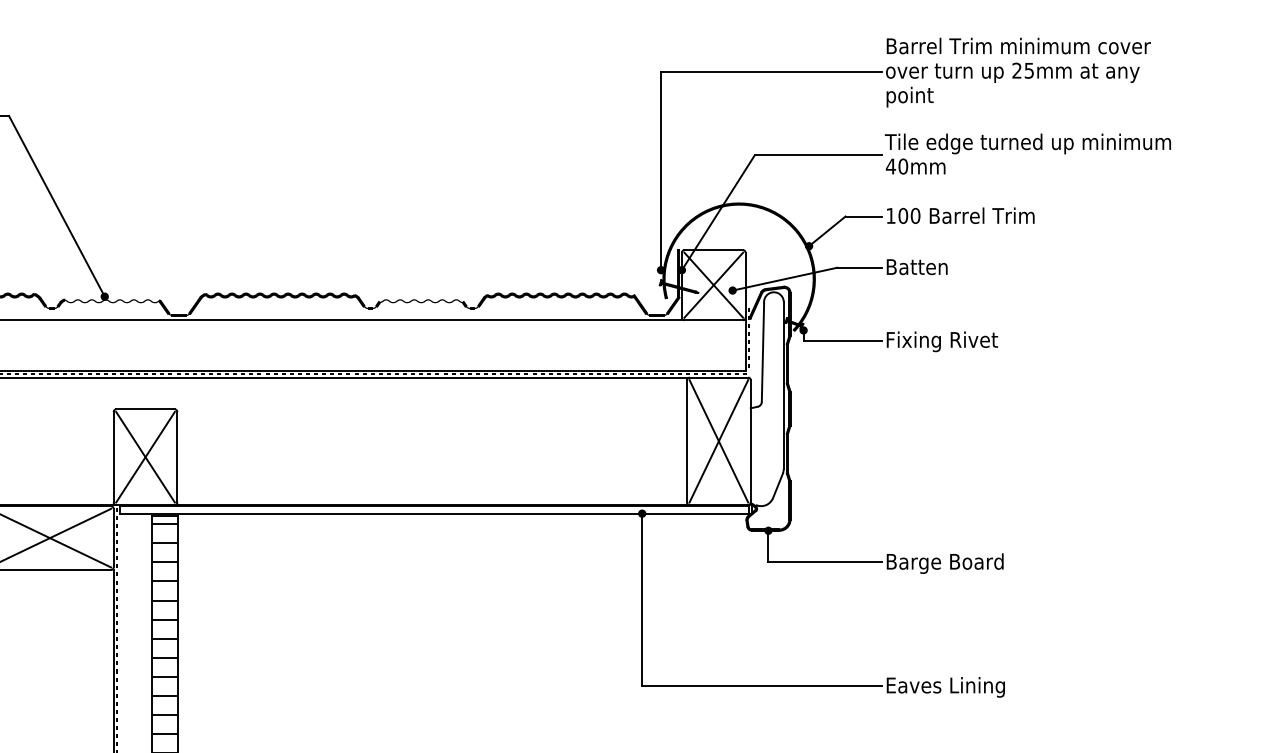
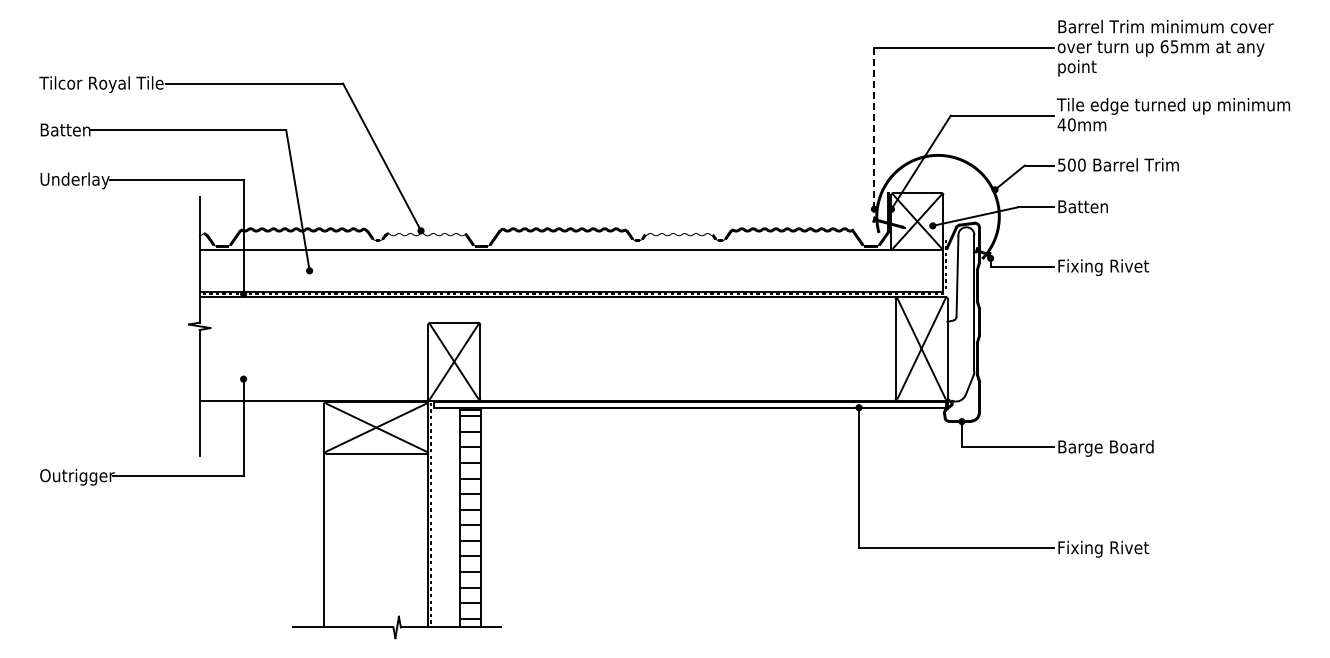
text: (1016, 70) -> (1164, 46), 25mm -> 65mm
line: (661, 171) -> (874, 128), solid -> dashed
text: (890, 215) -> (1061, 164), 100 -> 500
text: (947, 686) -> (1107, 548), Eaves Lining -> Fixing Rivet

